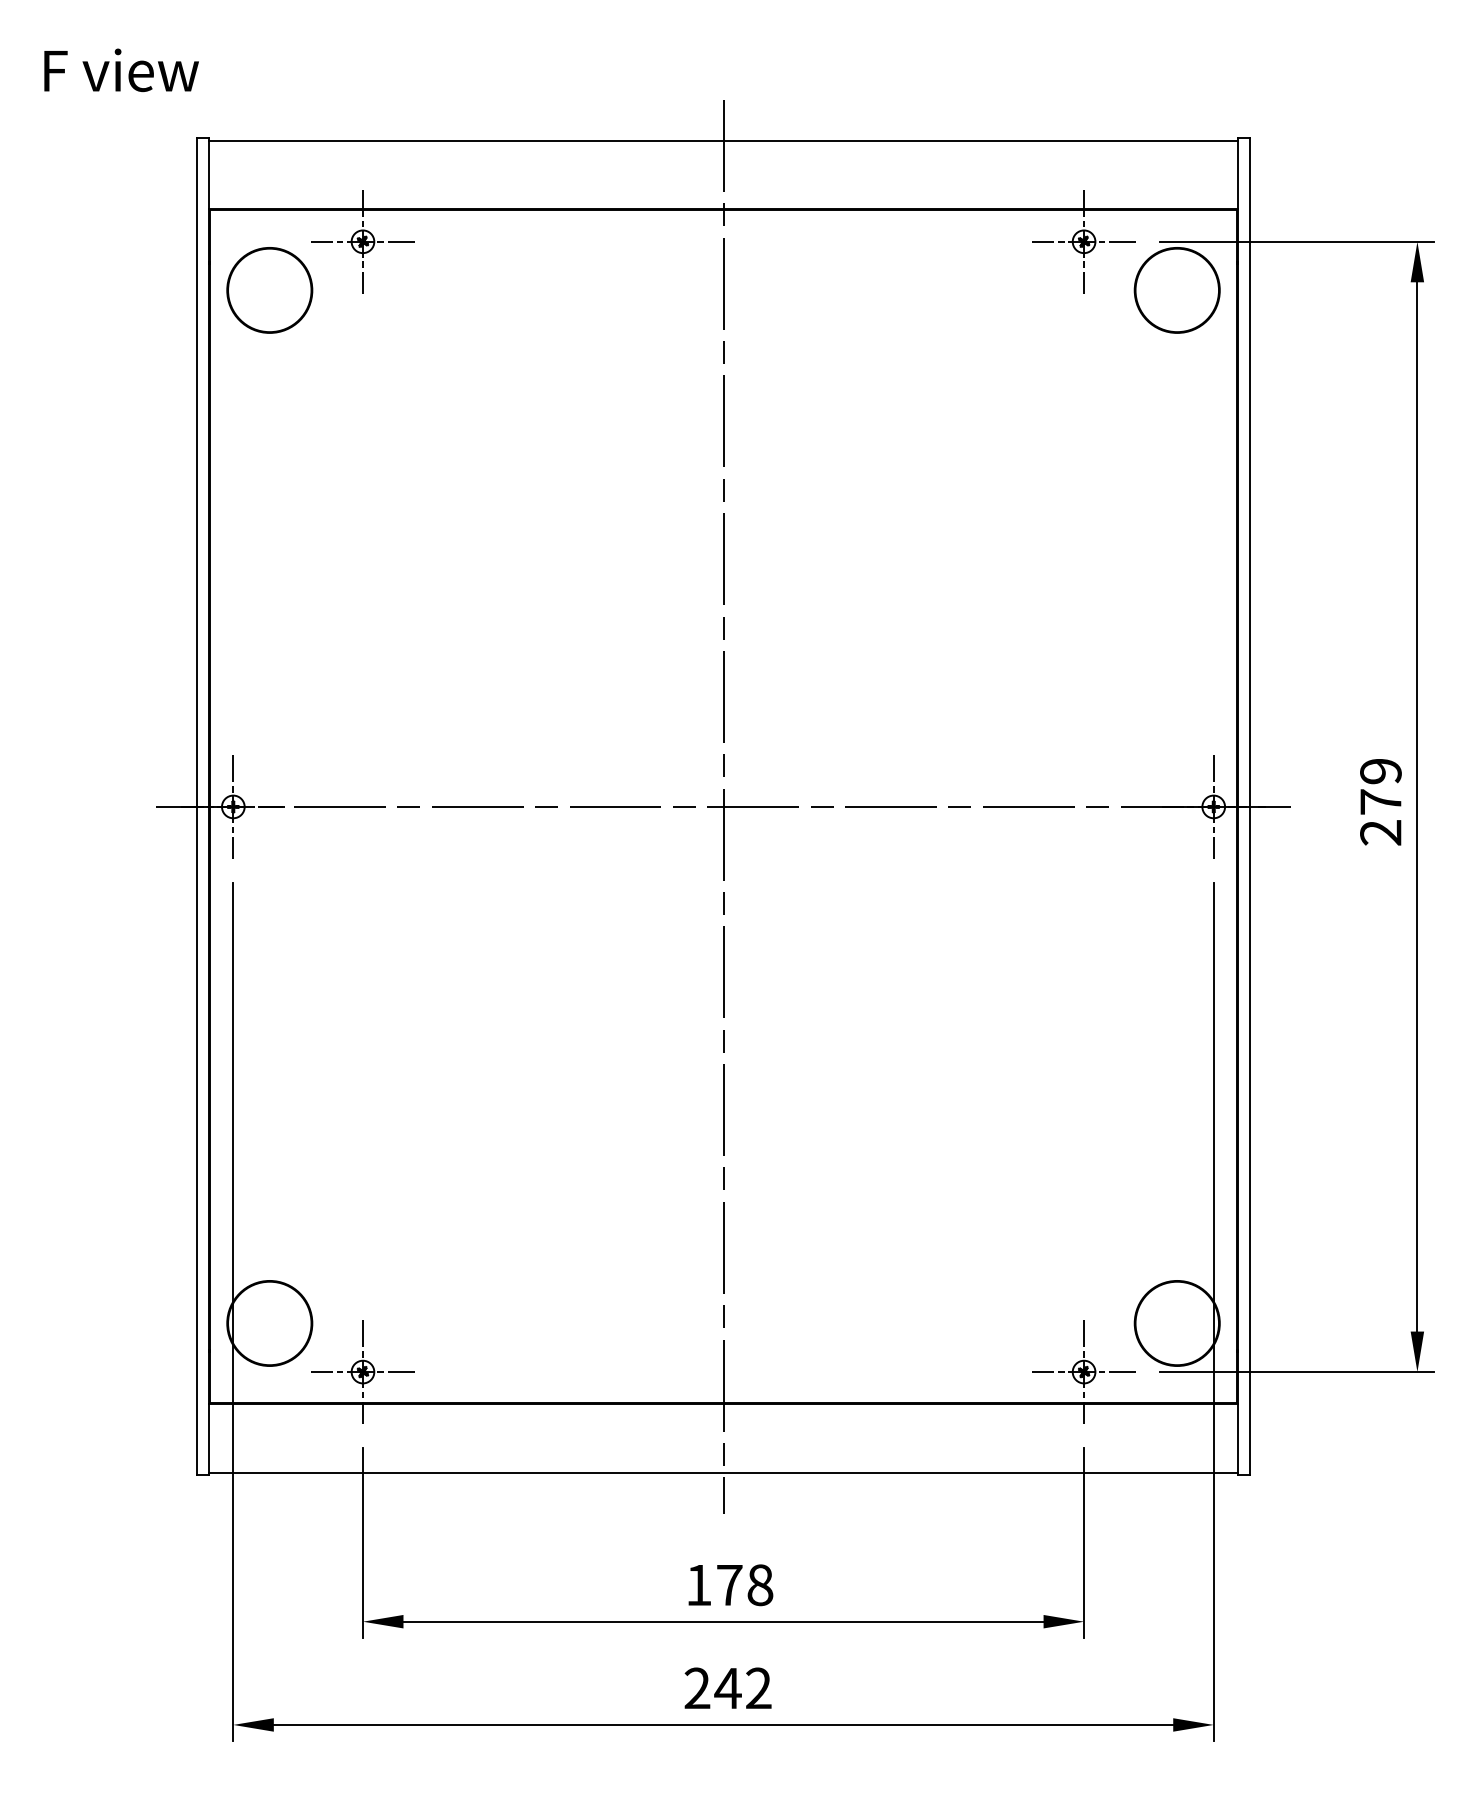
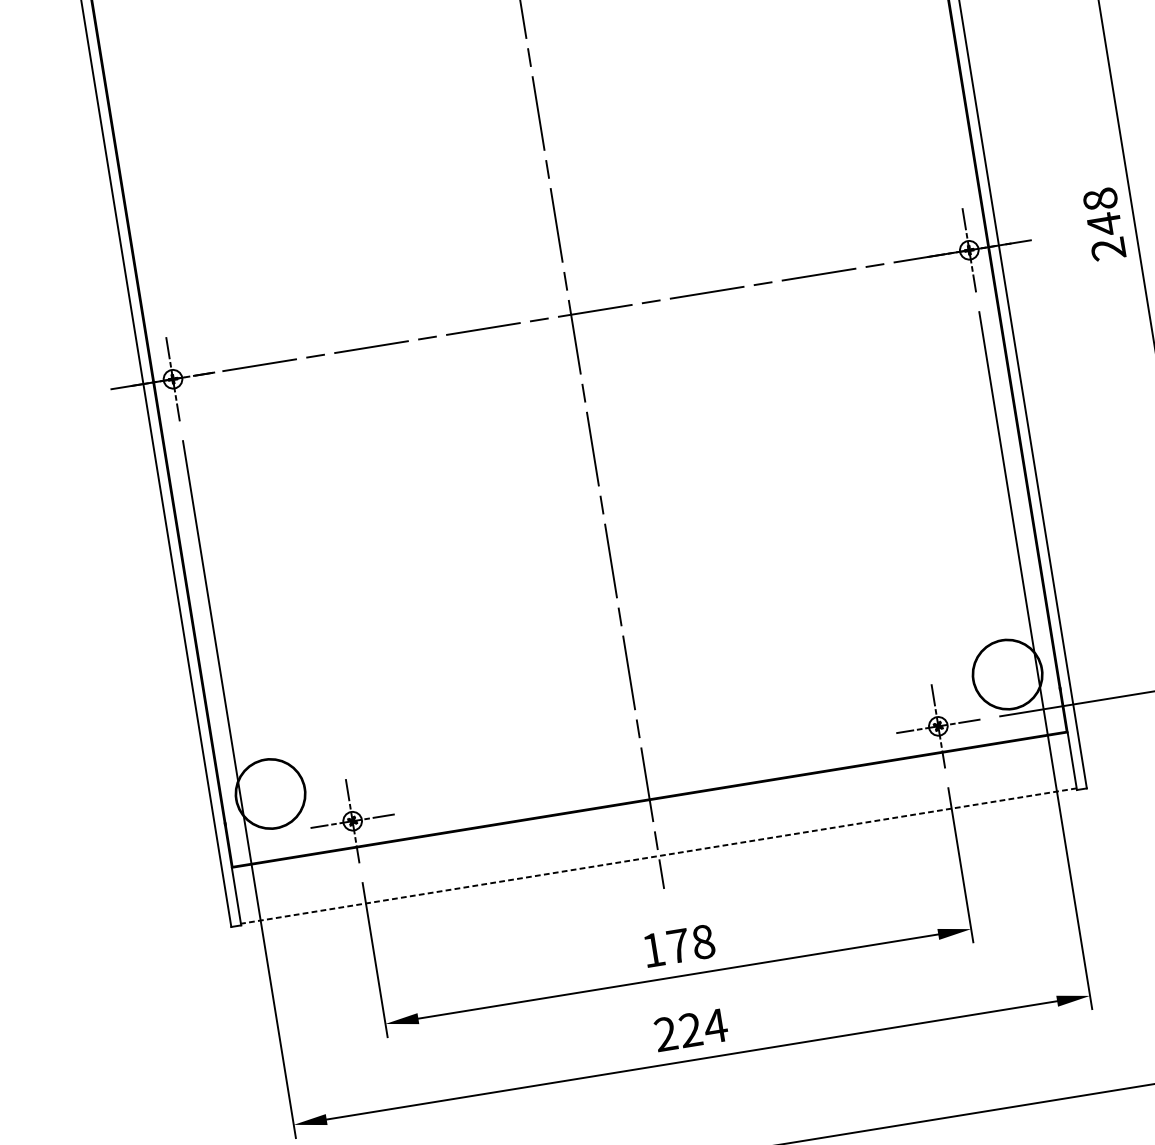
text: (1380, 787) -> (1102, 212), 279 -> 248
line: (723, 1473) -> (658, 856), solid -> dashed
text: (743, 1687) -> (703, 1027), 242 -> 224

